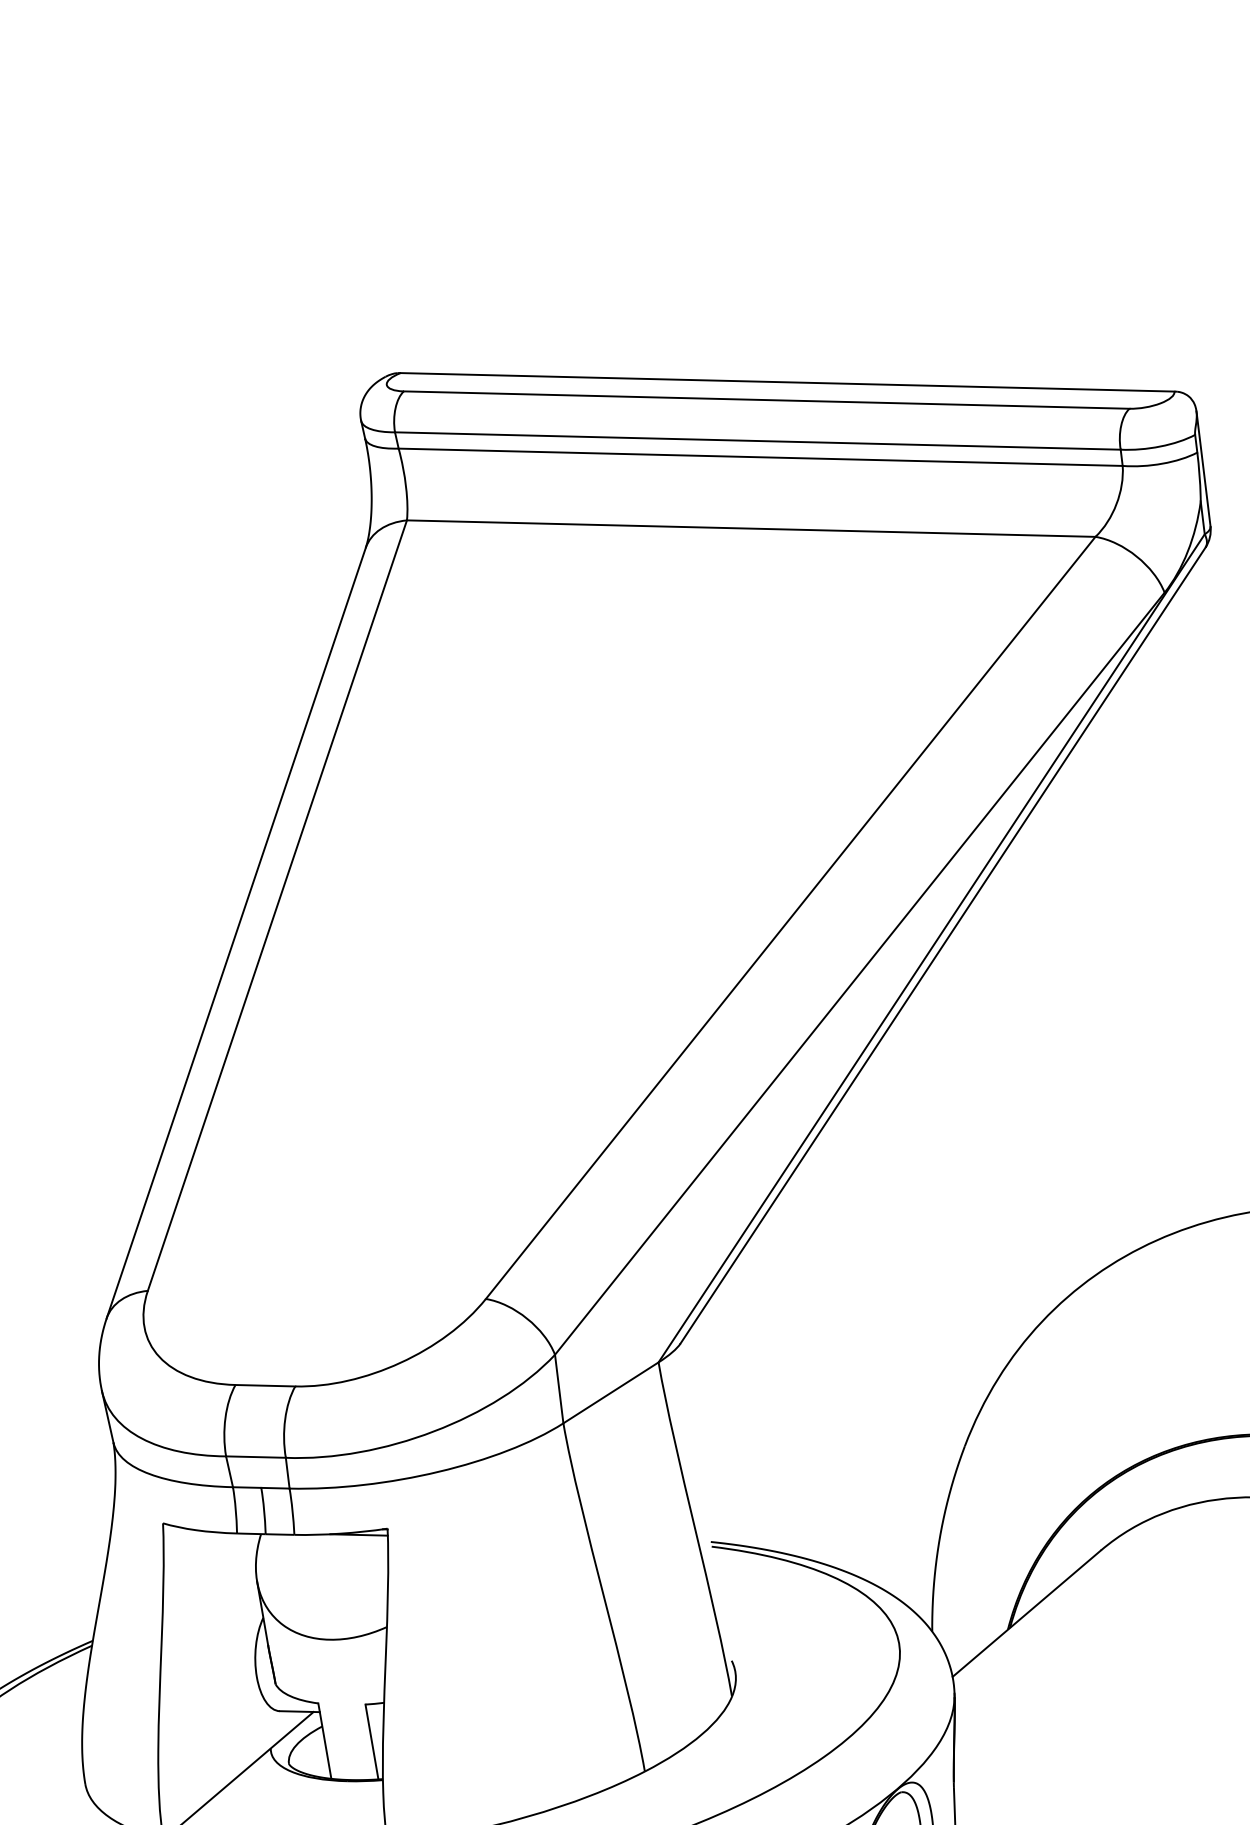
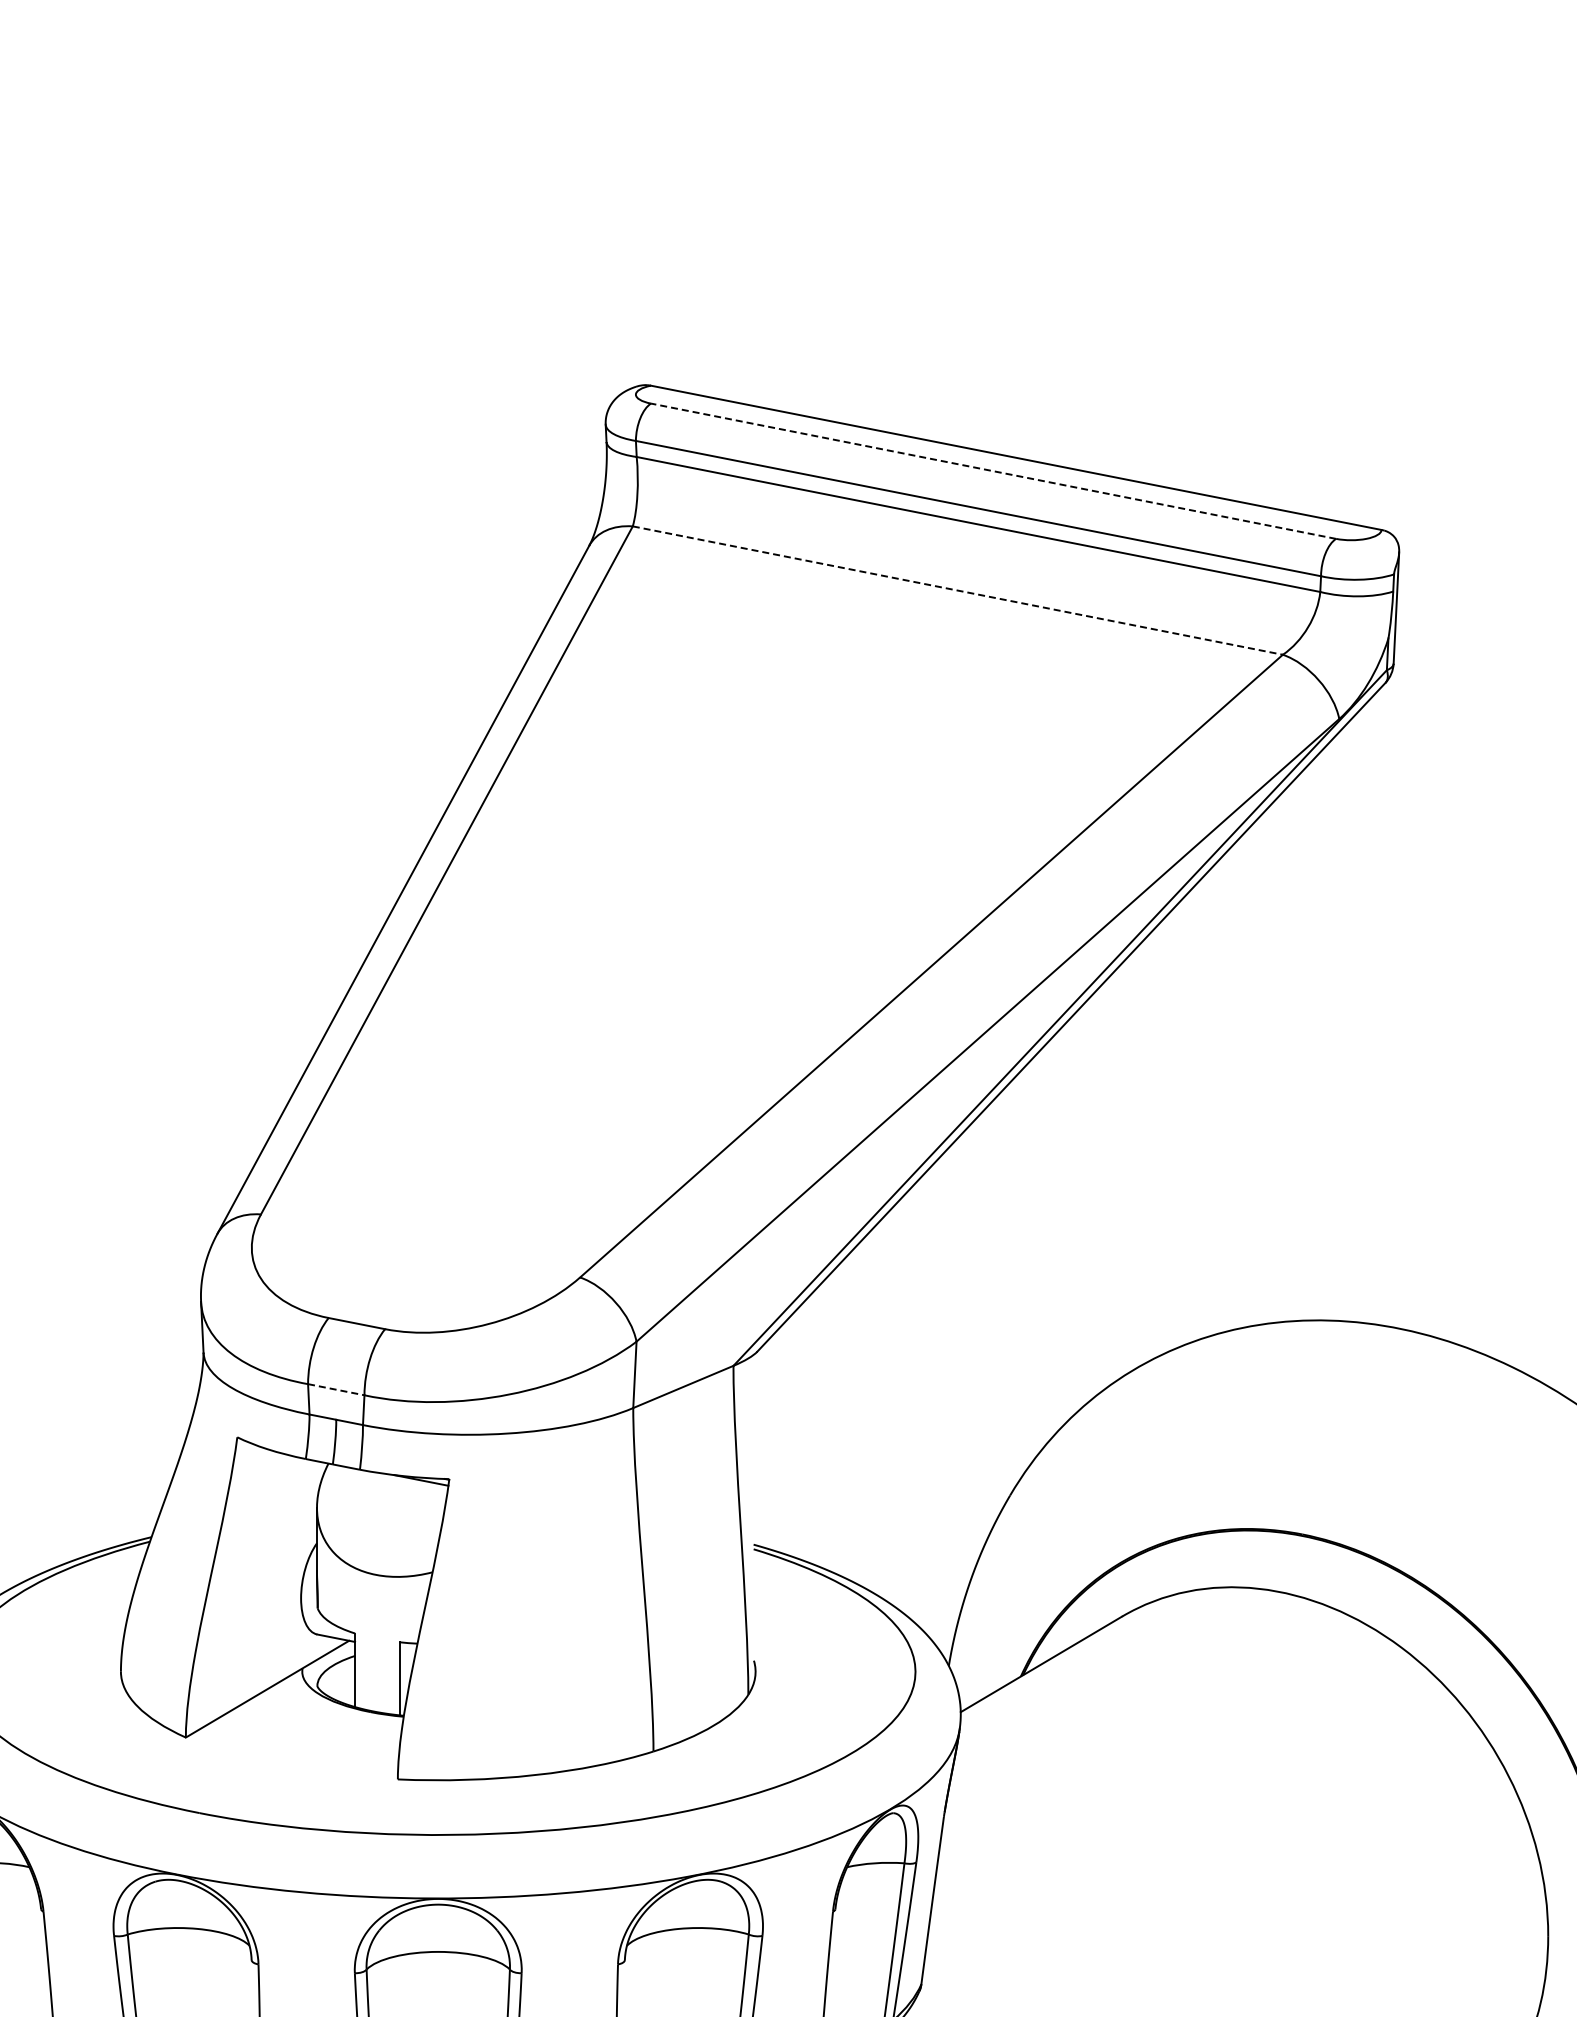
line: (766, 400) -> (993, 471), solid -> dashed
line: (751, 528) -> (958, 590), solid -> dashed
line: (256, 1456) -> (336, 1389), solid -> dashed

